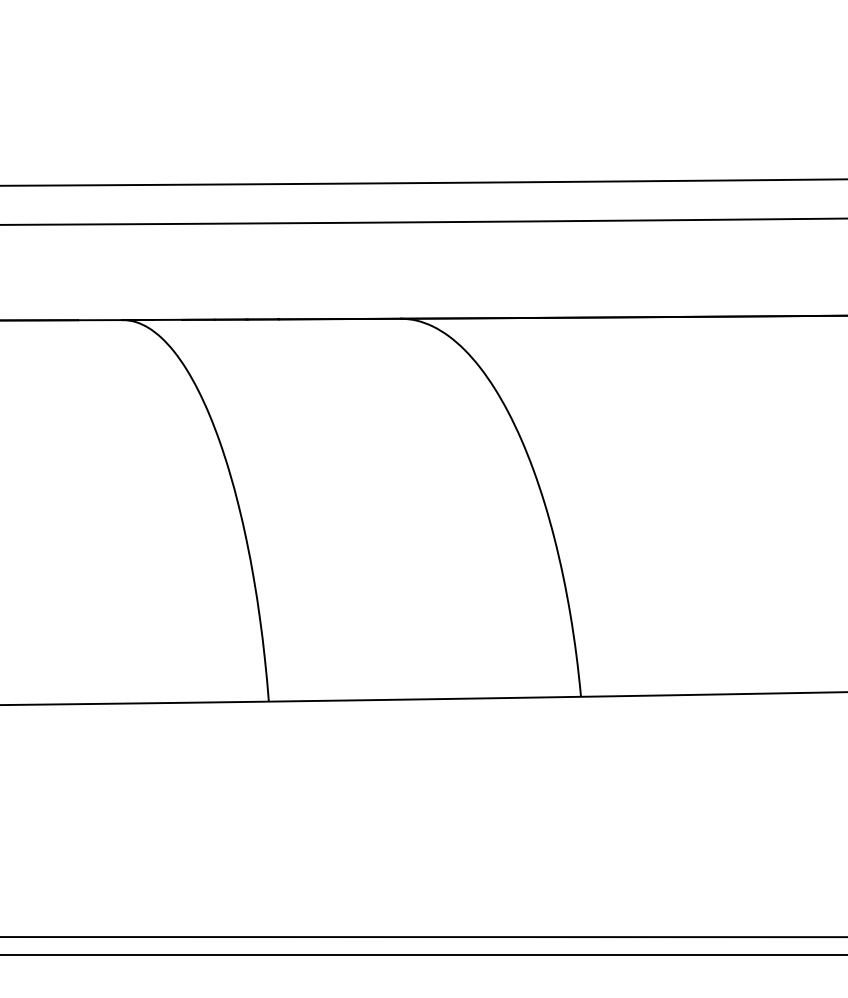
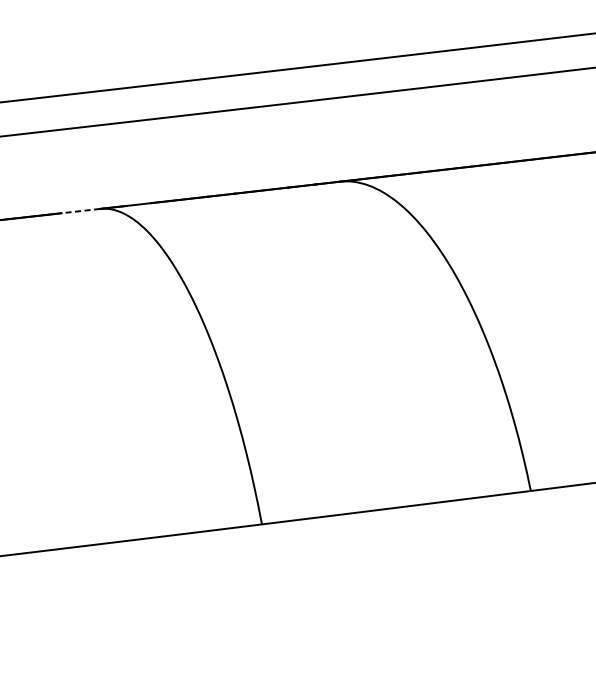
line: (100, 320) -> (80, 211), solid -> dashed

